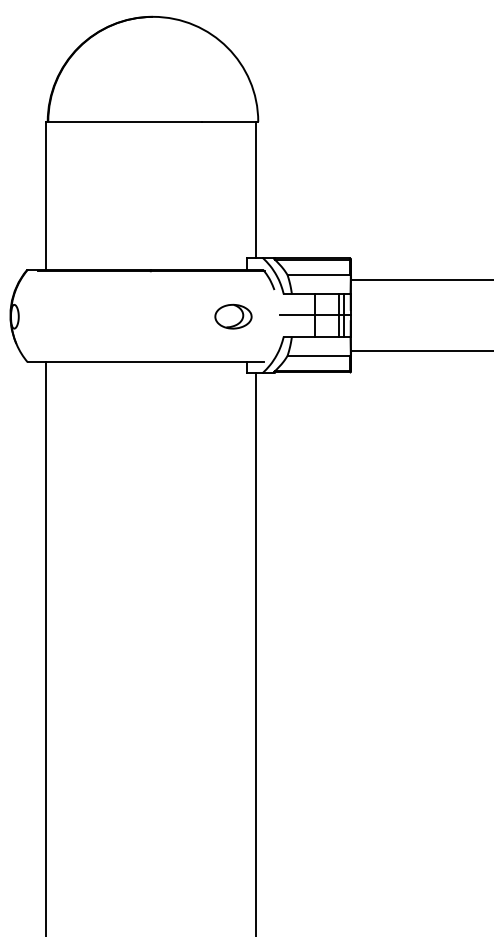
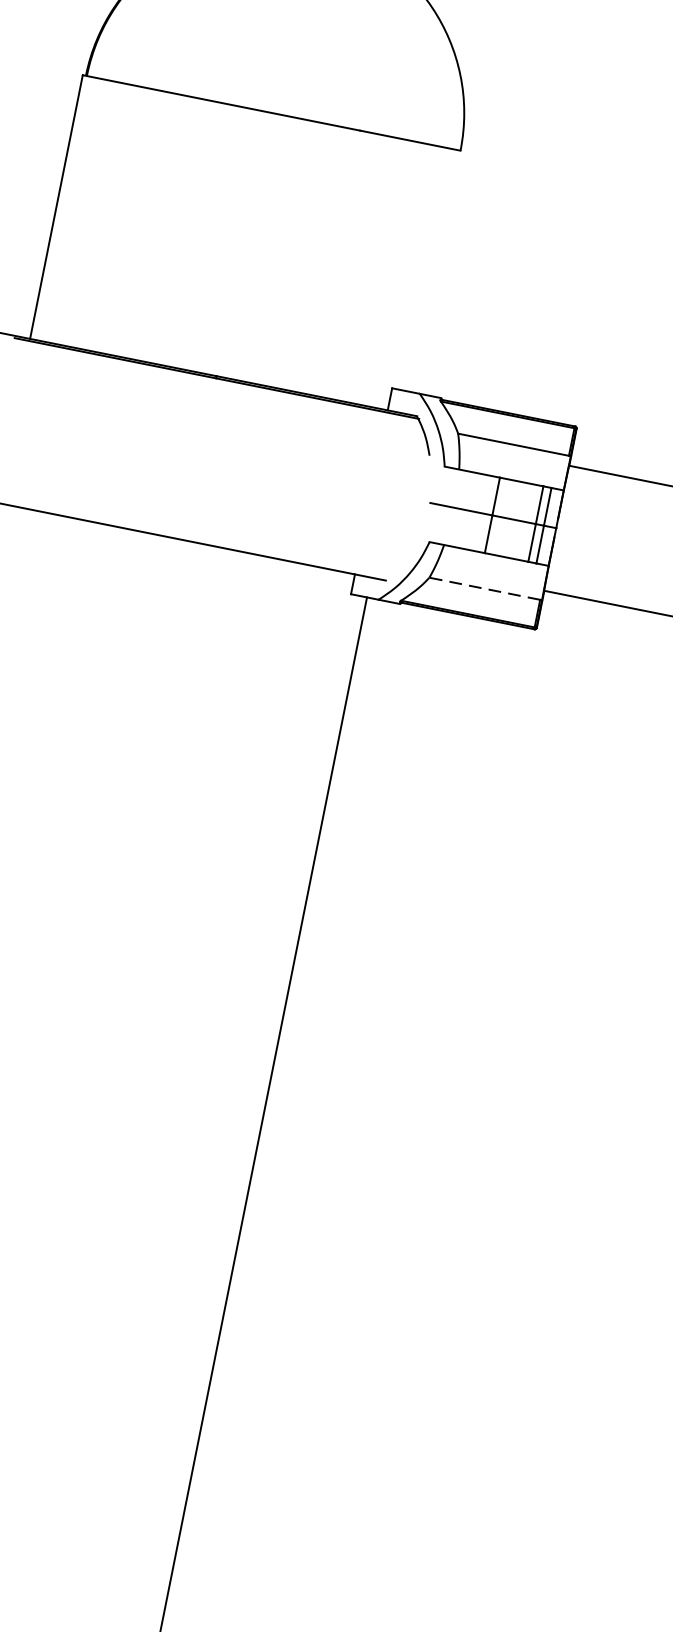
line: (255, 189) -> (431, 270), removed
part: (233, 316) -> (347, 488), removed
line: (318, 355) -> (484, 587), solid -> dashed

